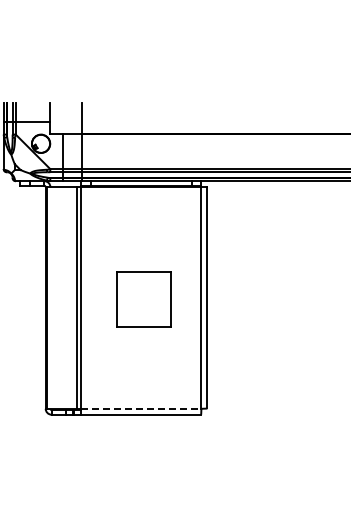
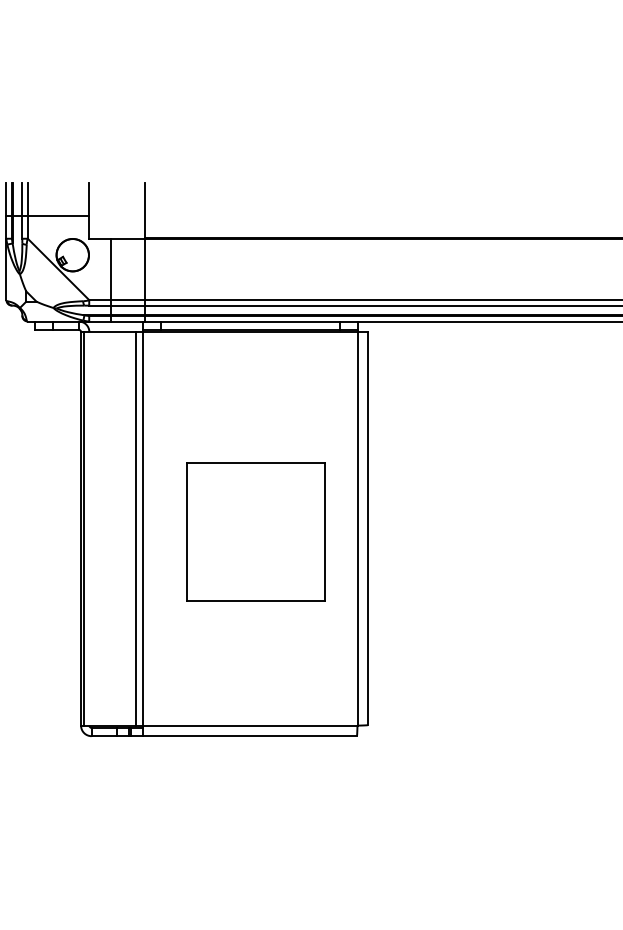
part: (143, 299) -> (254, 531), size x1.43
line: (141, 408) -> (251, 725), dashed -> solid

